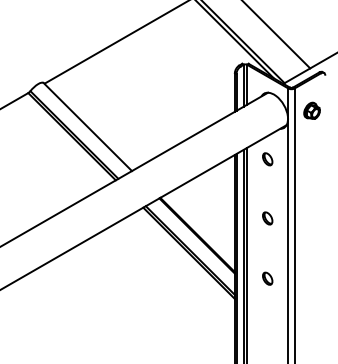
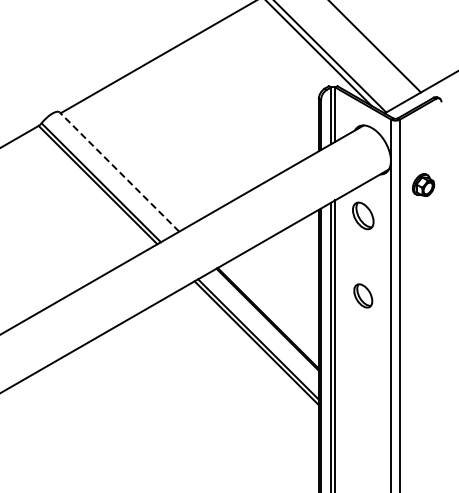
part: (312, 110) -> (423, 184), moved
line: (87, 127) -> (119, 172), solid -> dashed
part: (267, 159) -> (363, 215), size x1.6
part: (267, 218) -> (363, 295), size x1.4
part: (267, 278) -> (363, 377), removed

